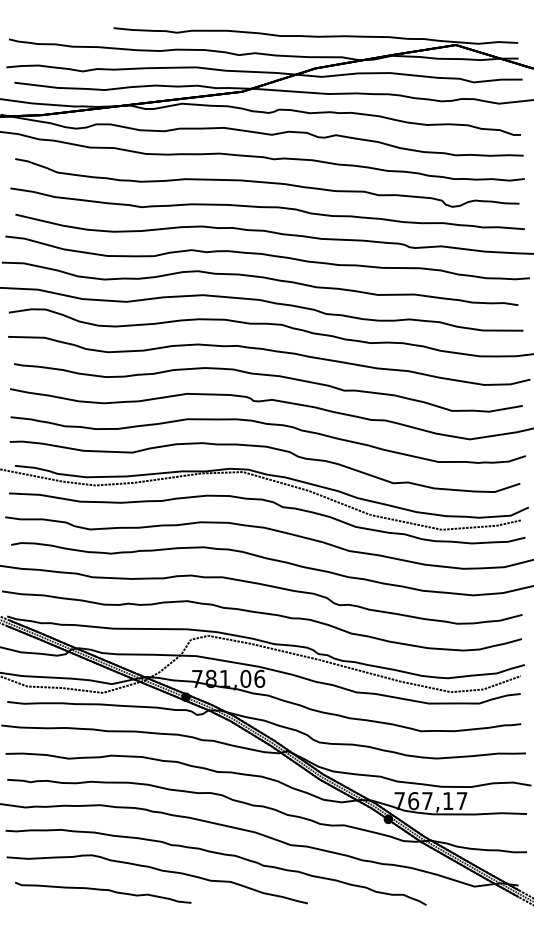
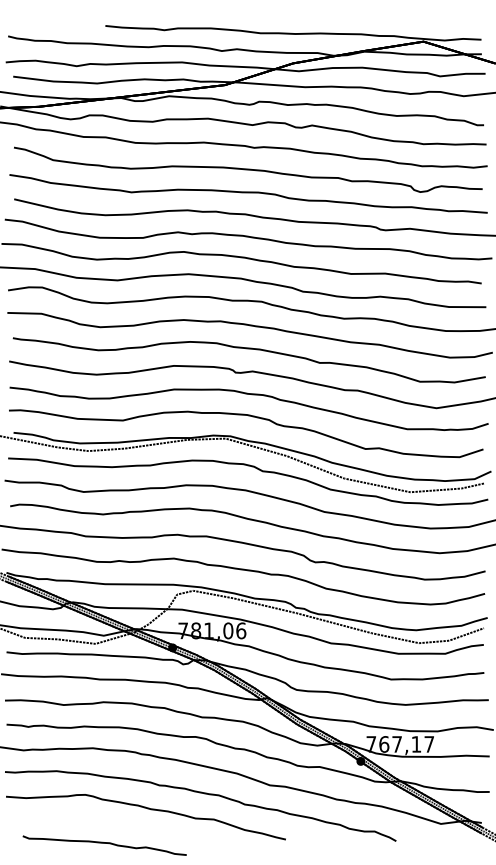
curve: (102, 890) -> (104, 843), moved

